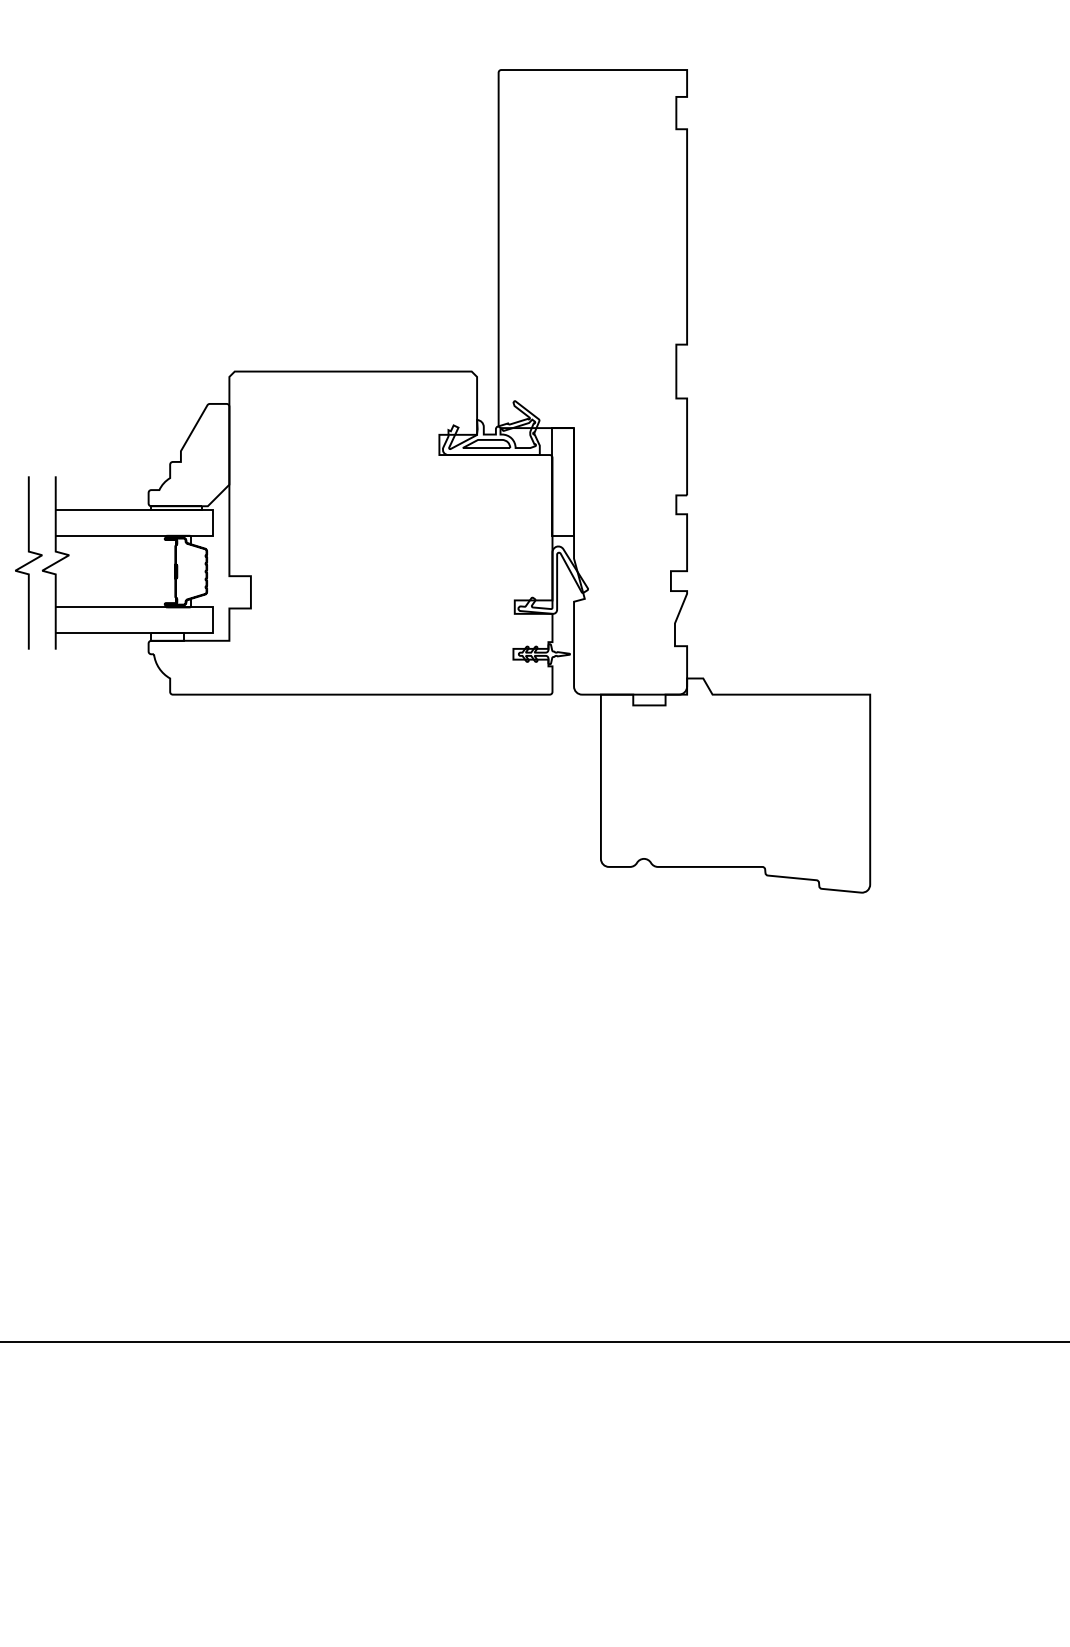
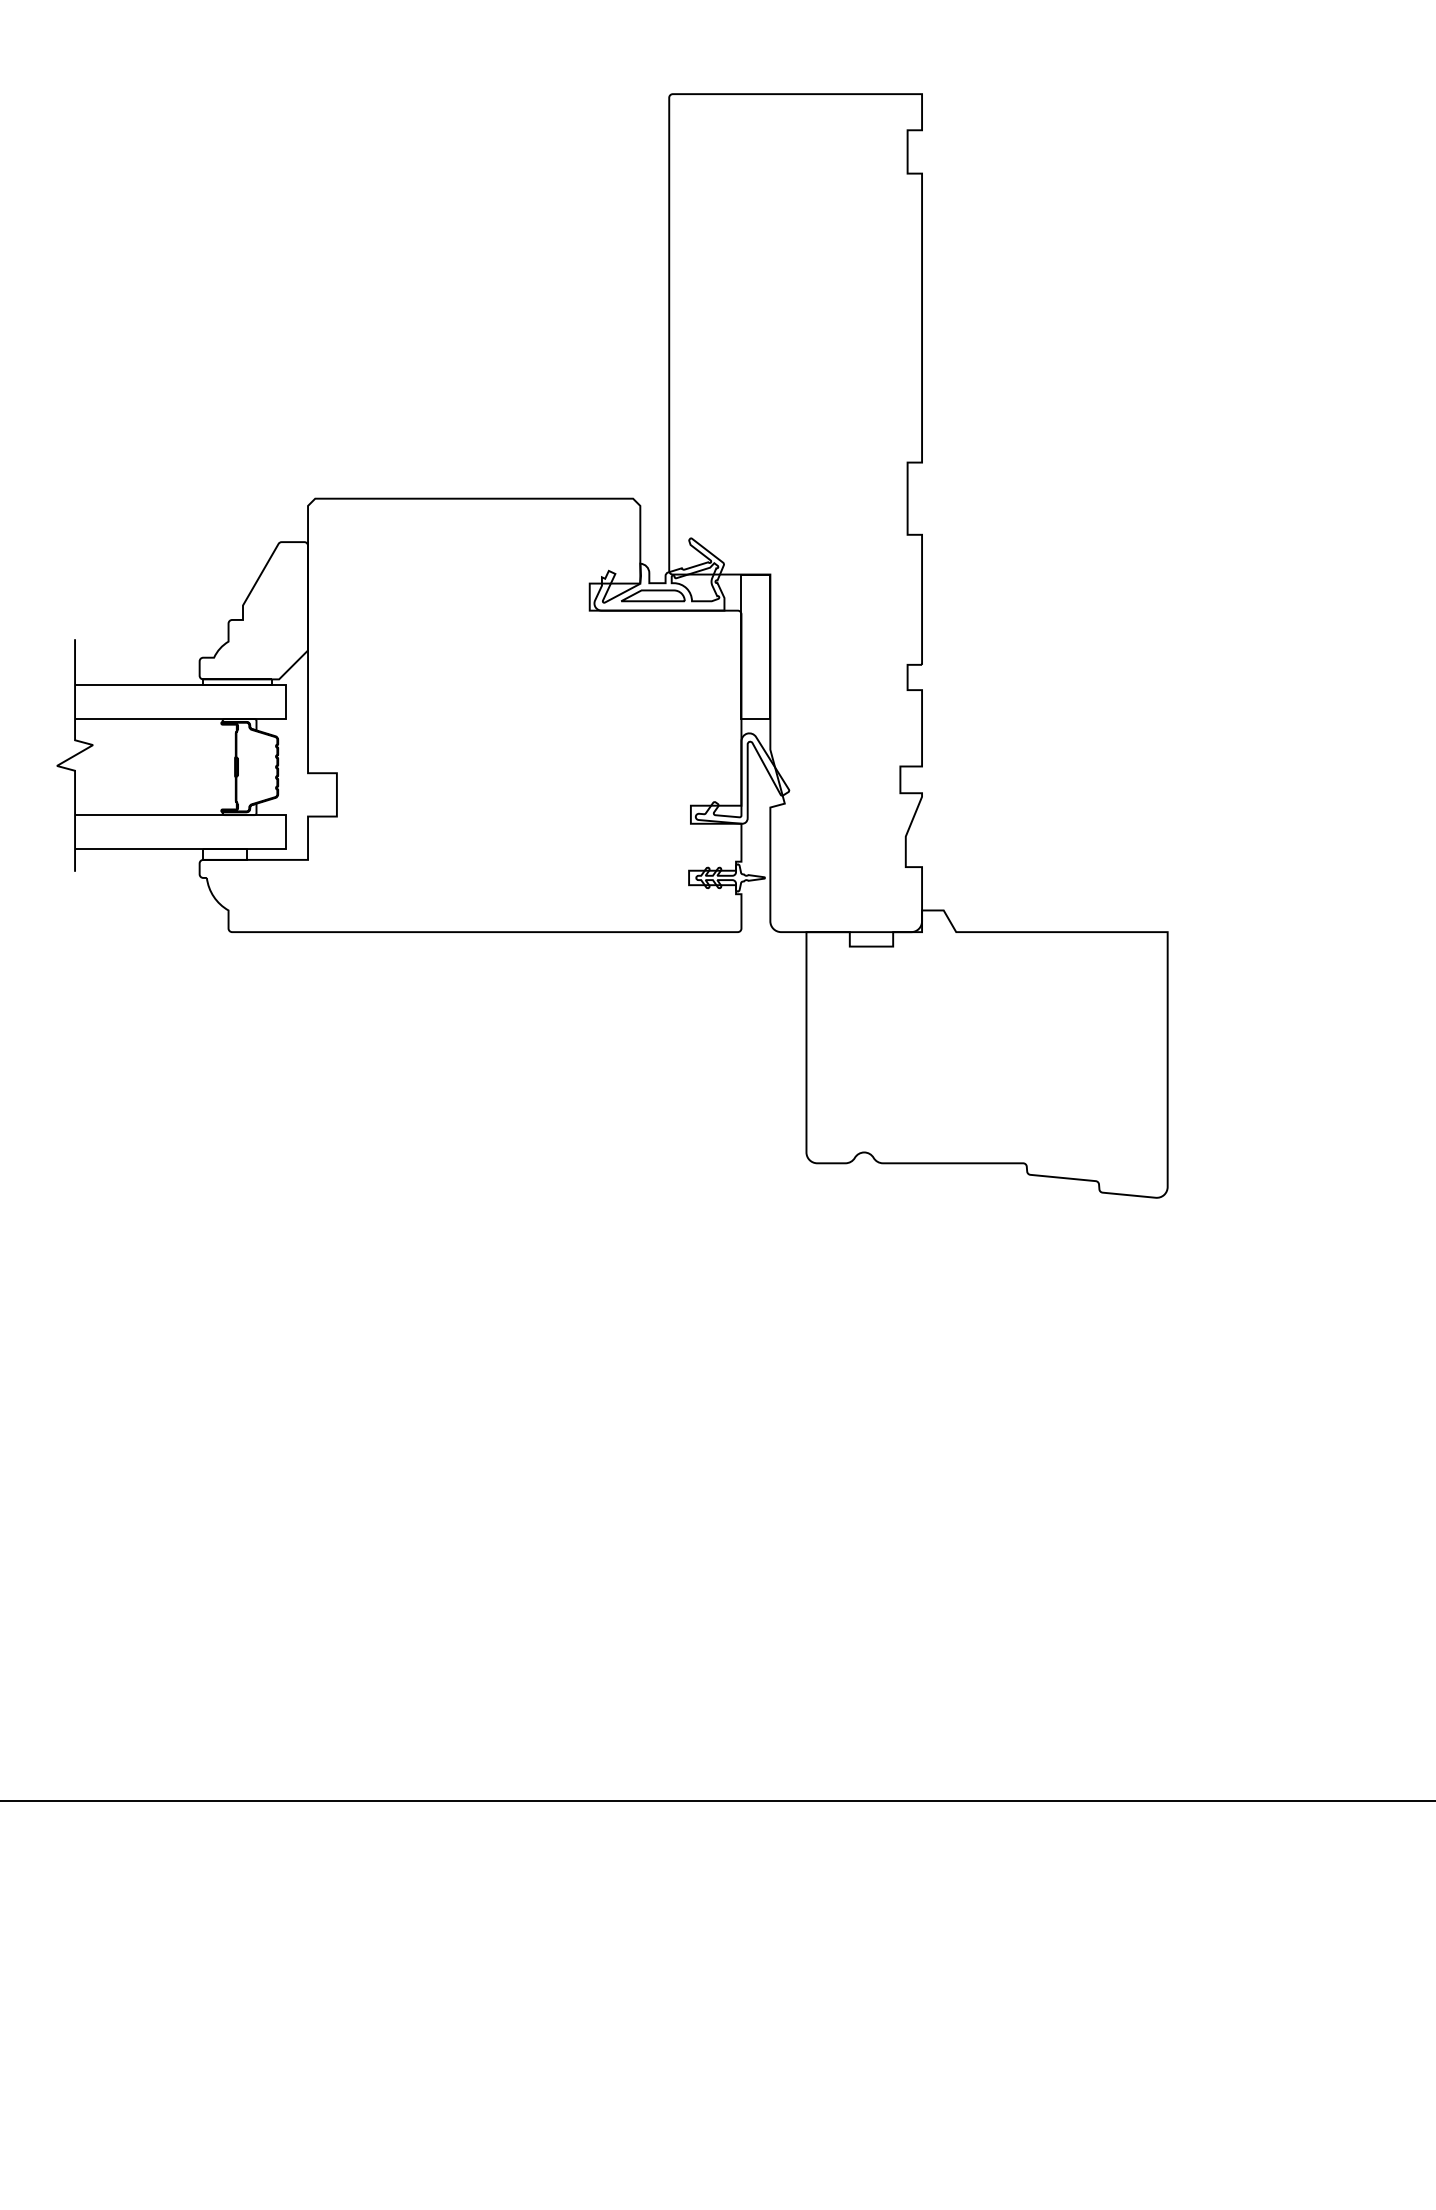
curve: (28, 562) -> (38, 755), removed

